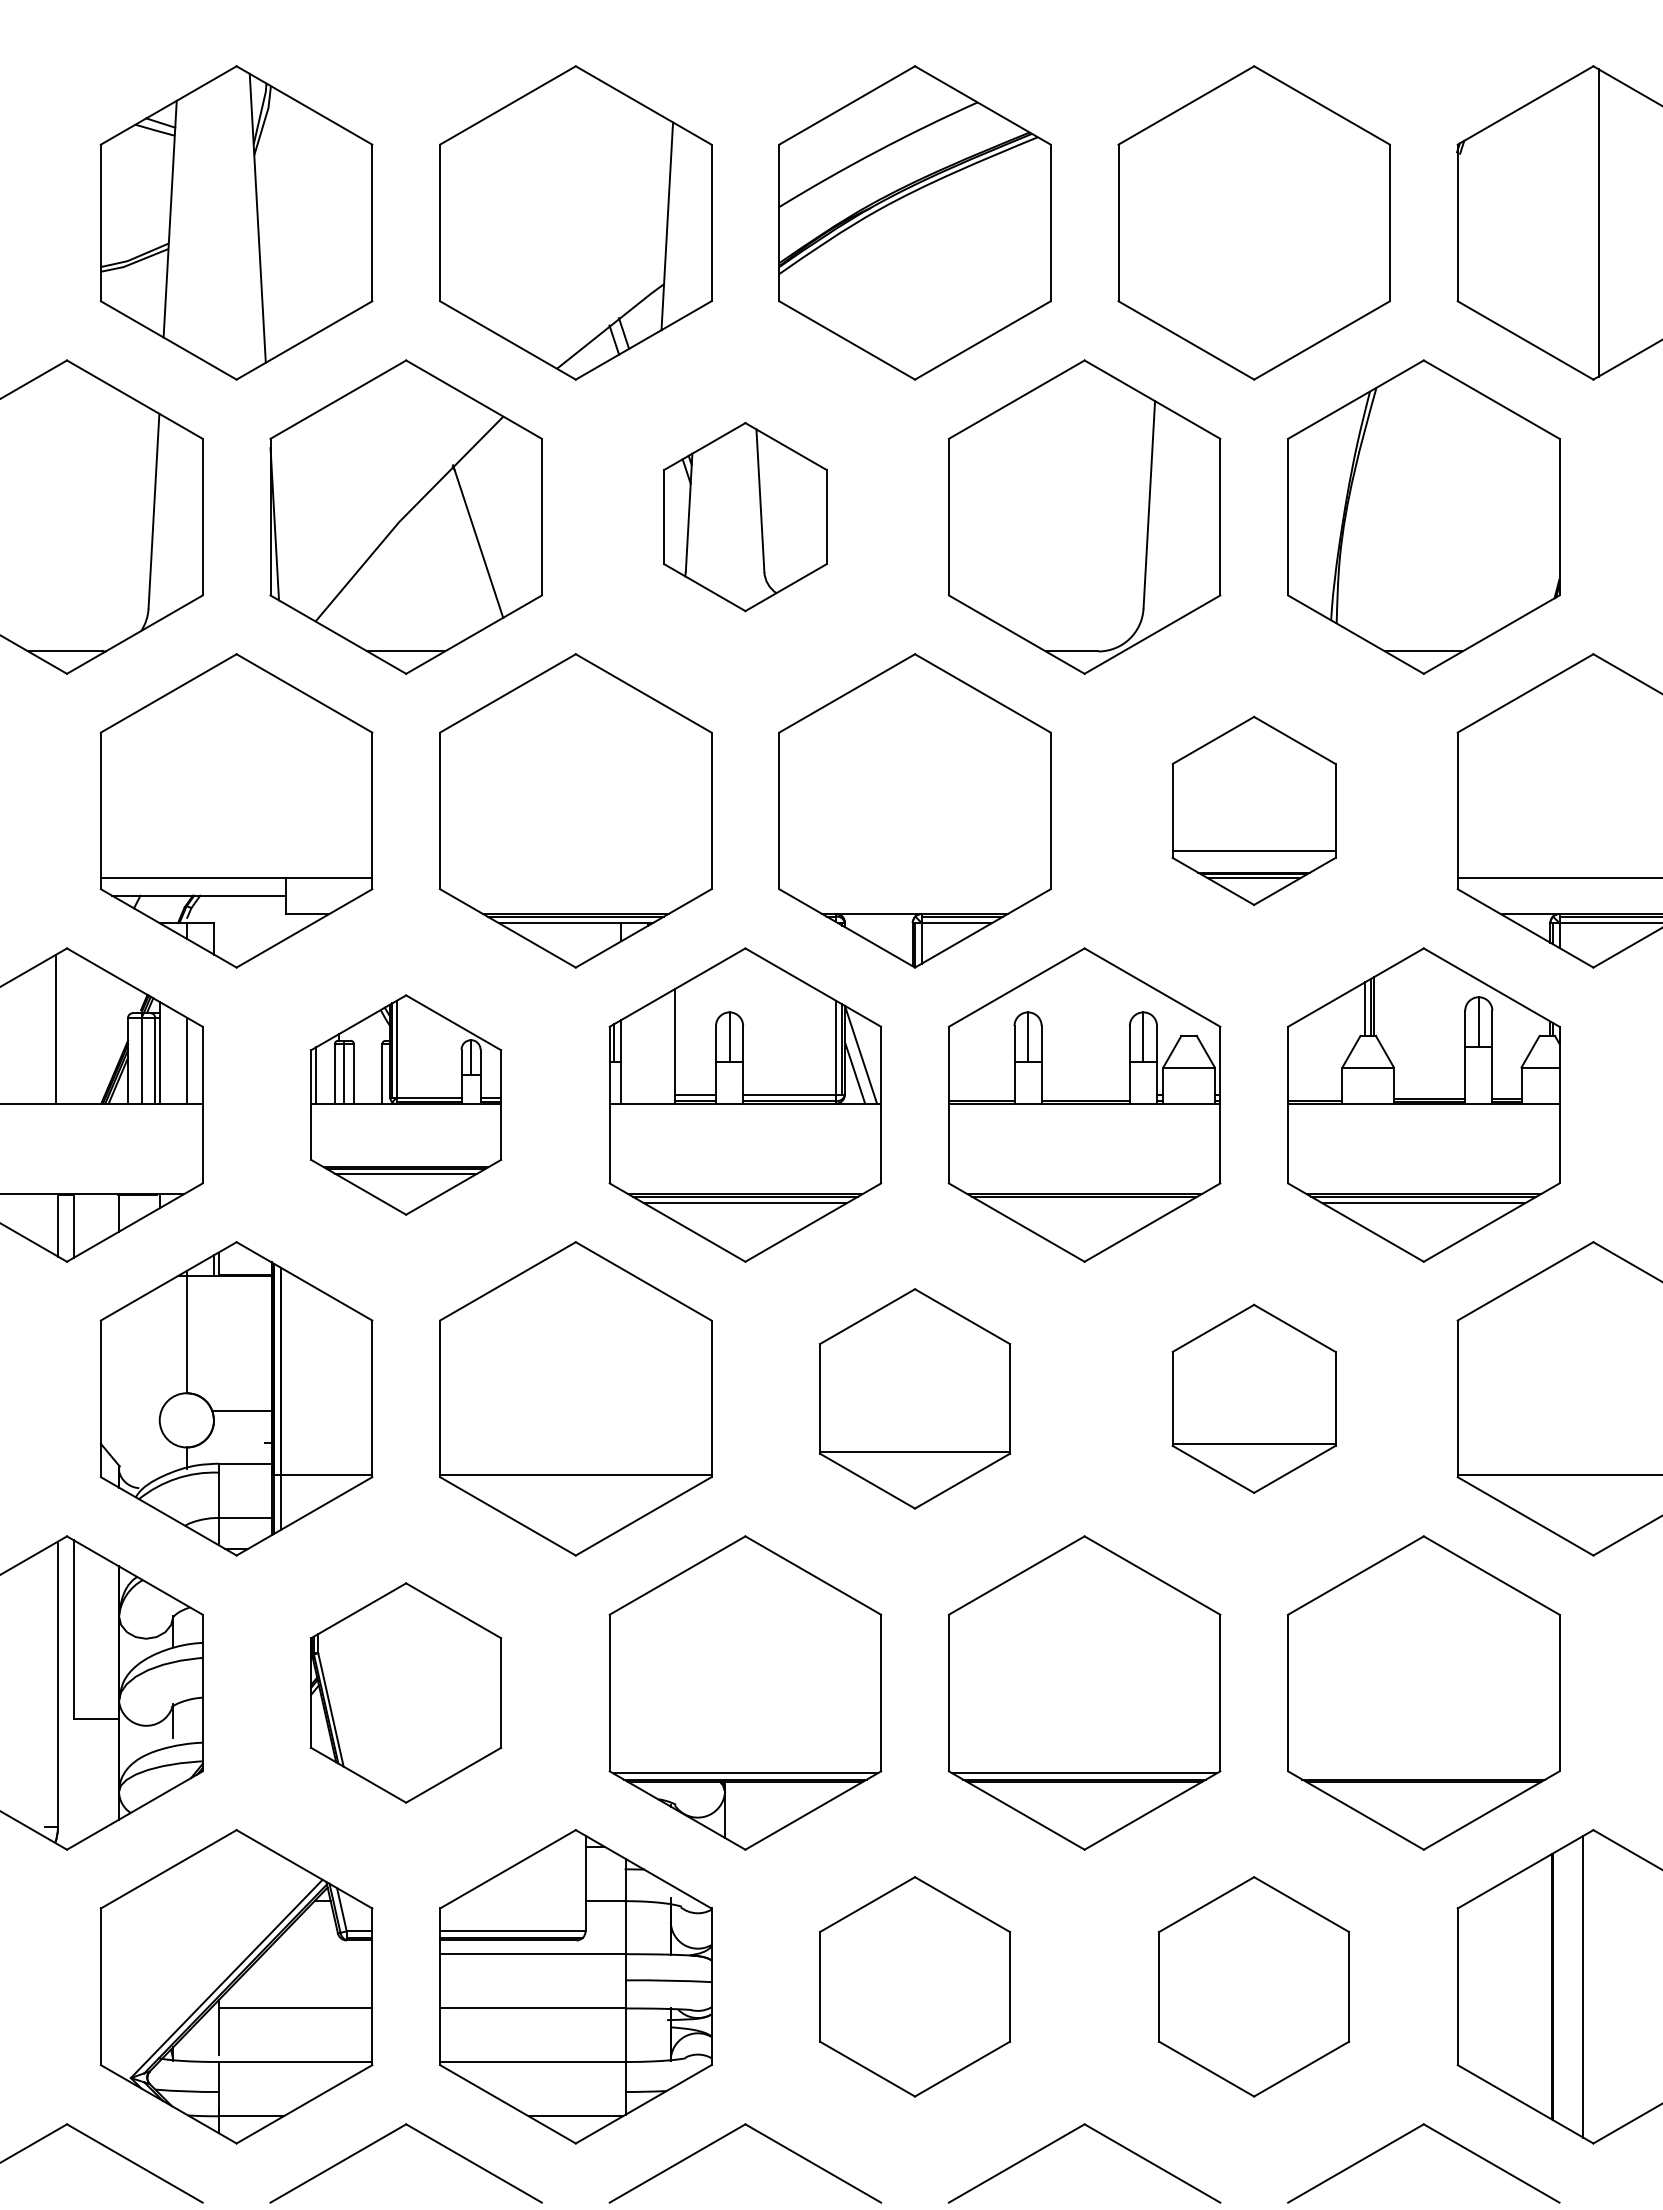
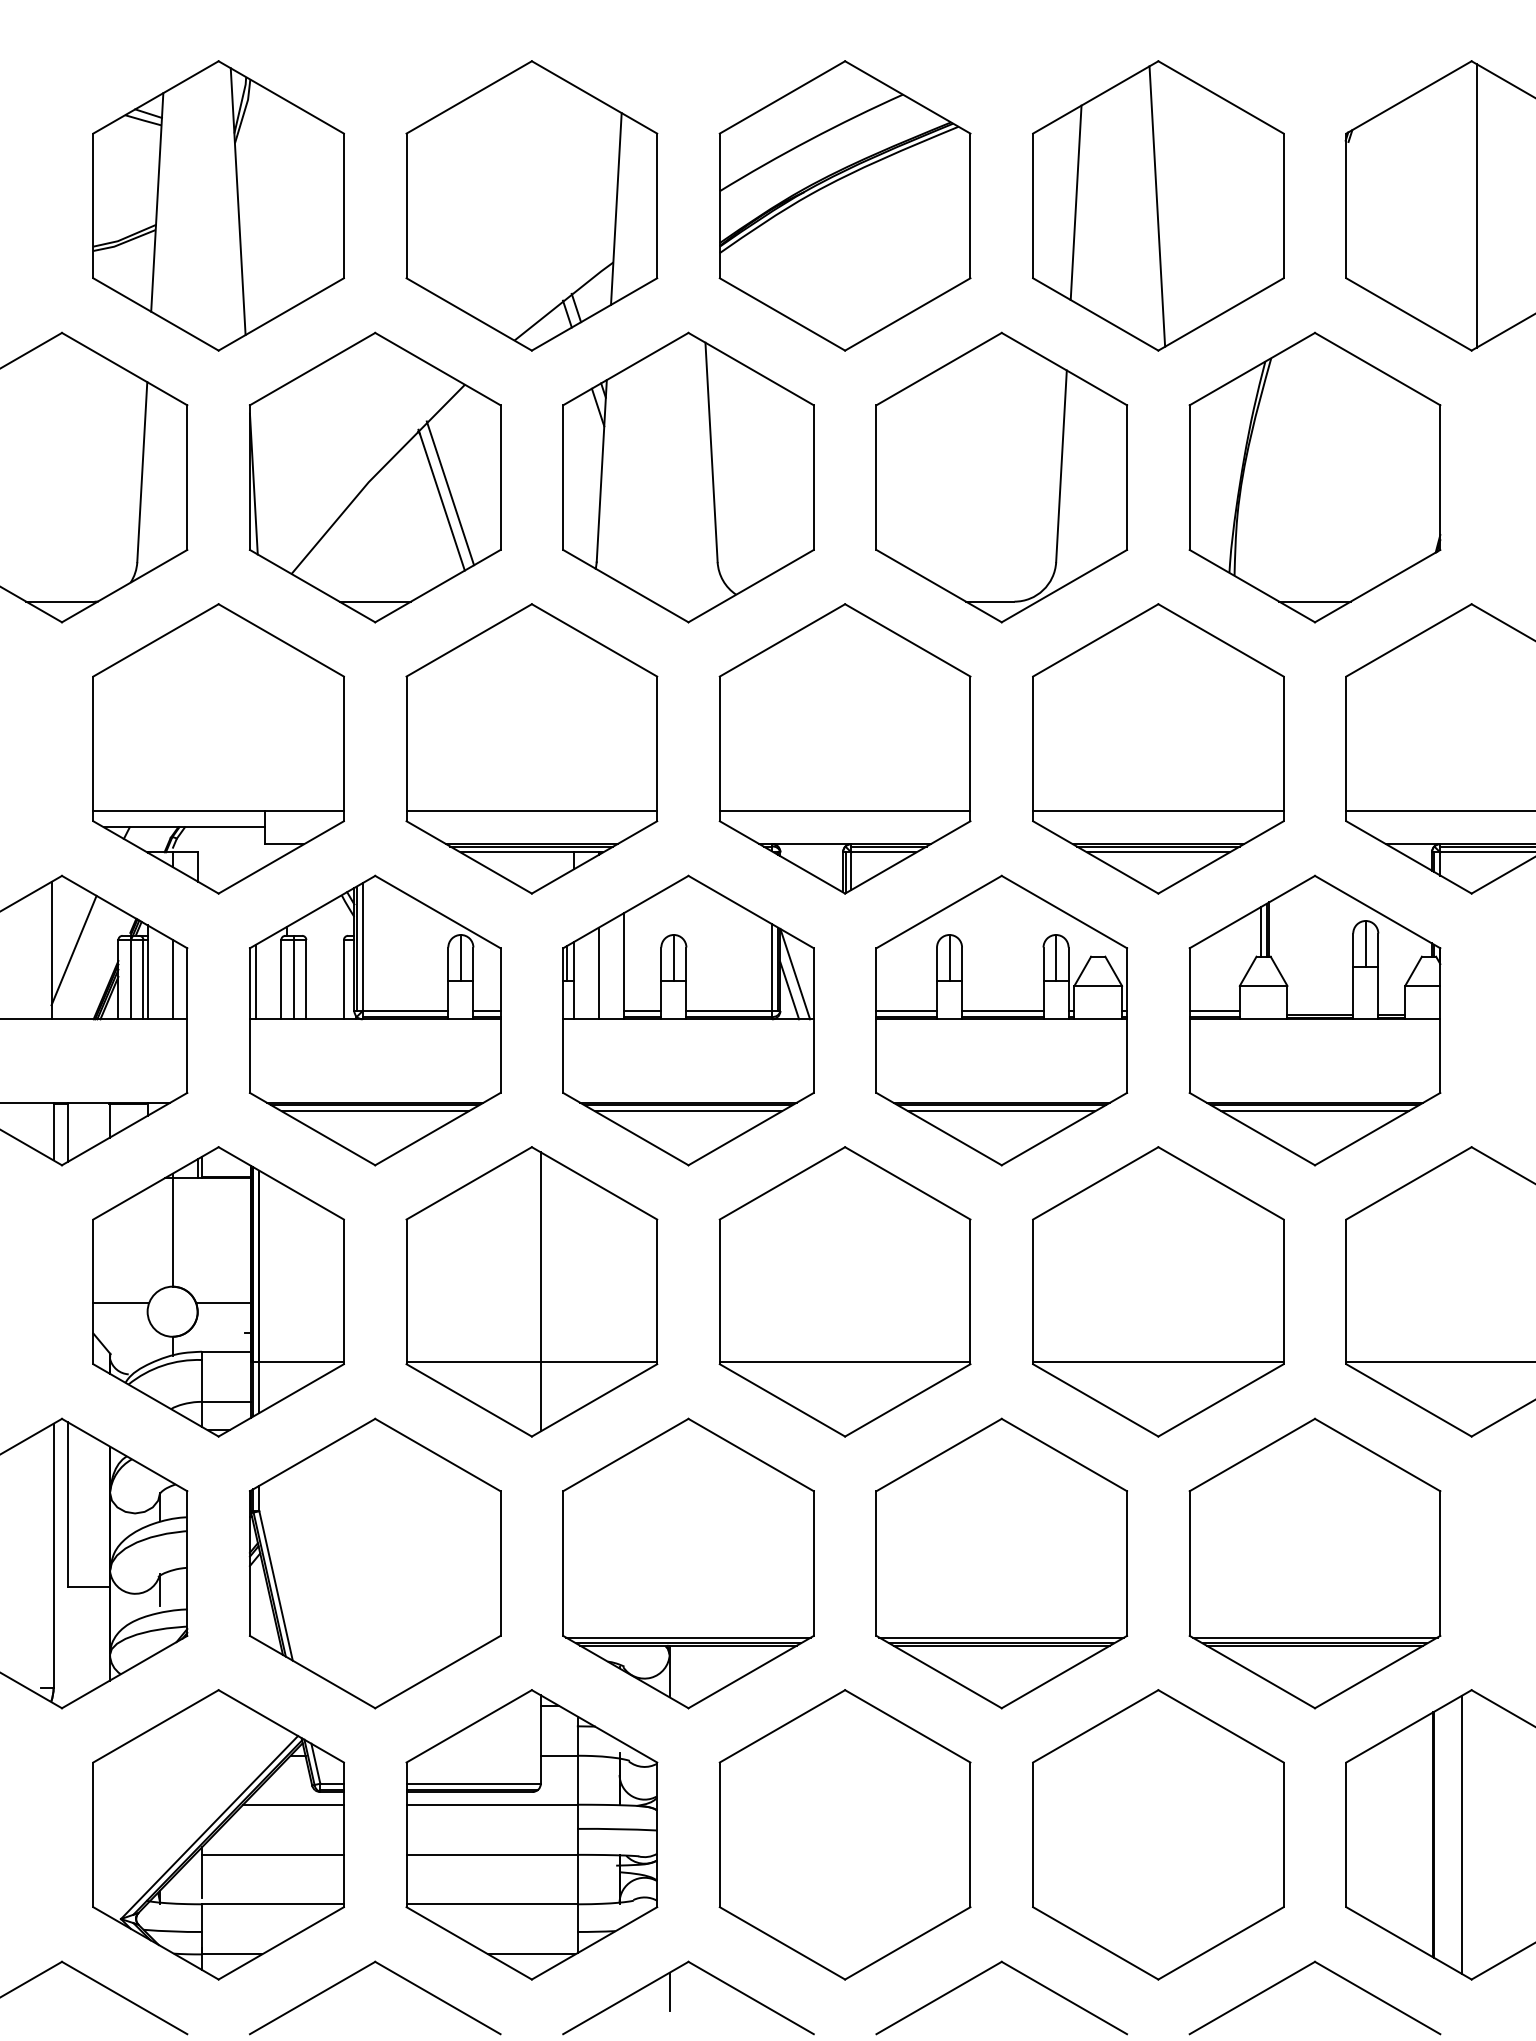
line: (1165, 219) -> (1076, 202), added
line: (1252, 223) -> (1156, 206), added
part: (745, 516) -> (688, 477), size x1.67
line: (487, 534) -> (450, 493), added
part: (1253, 810) -> (1157, 748), size x1.67
line: (575, 877) -> (531, 810), added
line: (914, 877) -> (844, 810), added
line: (79, 1029) -> (73, 950), added
line: (648, 1053) -> (598, 972), added
line: (981, 1094) -> (906, 1010), added
line: (1085, 1094) -> (1002, 1010), added
line: (1315, 1094) -> (1214, 1010), added
part: (405, 1104) -> (374, 1020), size x1.43
line: (1084, 1203) -> (1001, 1111), added
line: (585, 1398) -> (540, 1291), added
part: (914, 1398) -> (844, 1291), size x1.43
part: (1253, 1398) -> (1157, 1291), size x1.67
line: (130, 1411) -> (120, 1303), added
part: (405, 1692) -> (374, 1563), size x1.43
line: (1423, 1773) -> (1314, 1637), added
line: (317, 1954) -> (293, 1805), added
part: (914, 1986) -> (844, 1834), size x1.43
part: (1253, 1986) -> (1157, 1834), size x1.43
line: (725, 2156) -> (670, 1991), added

